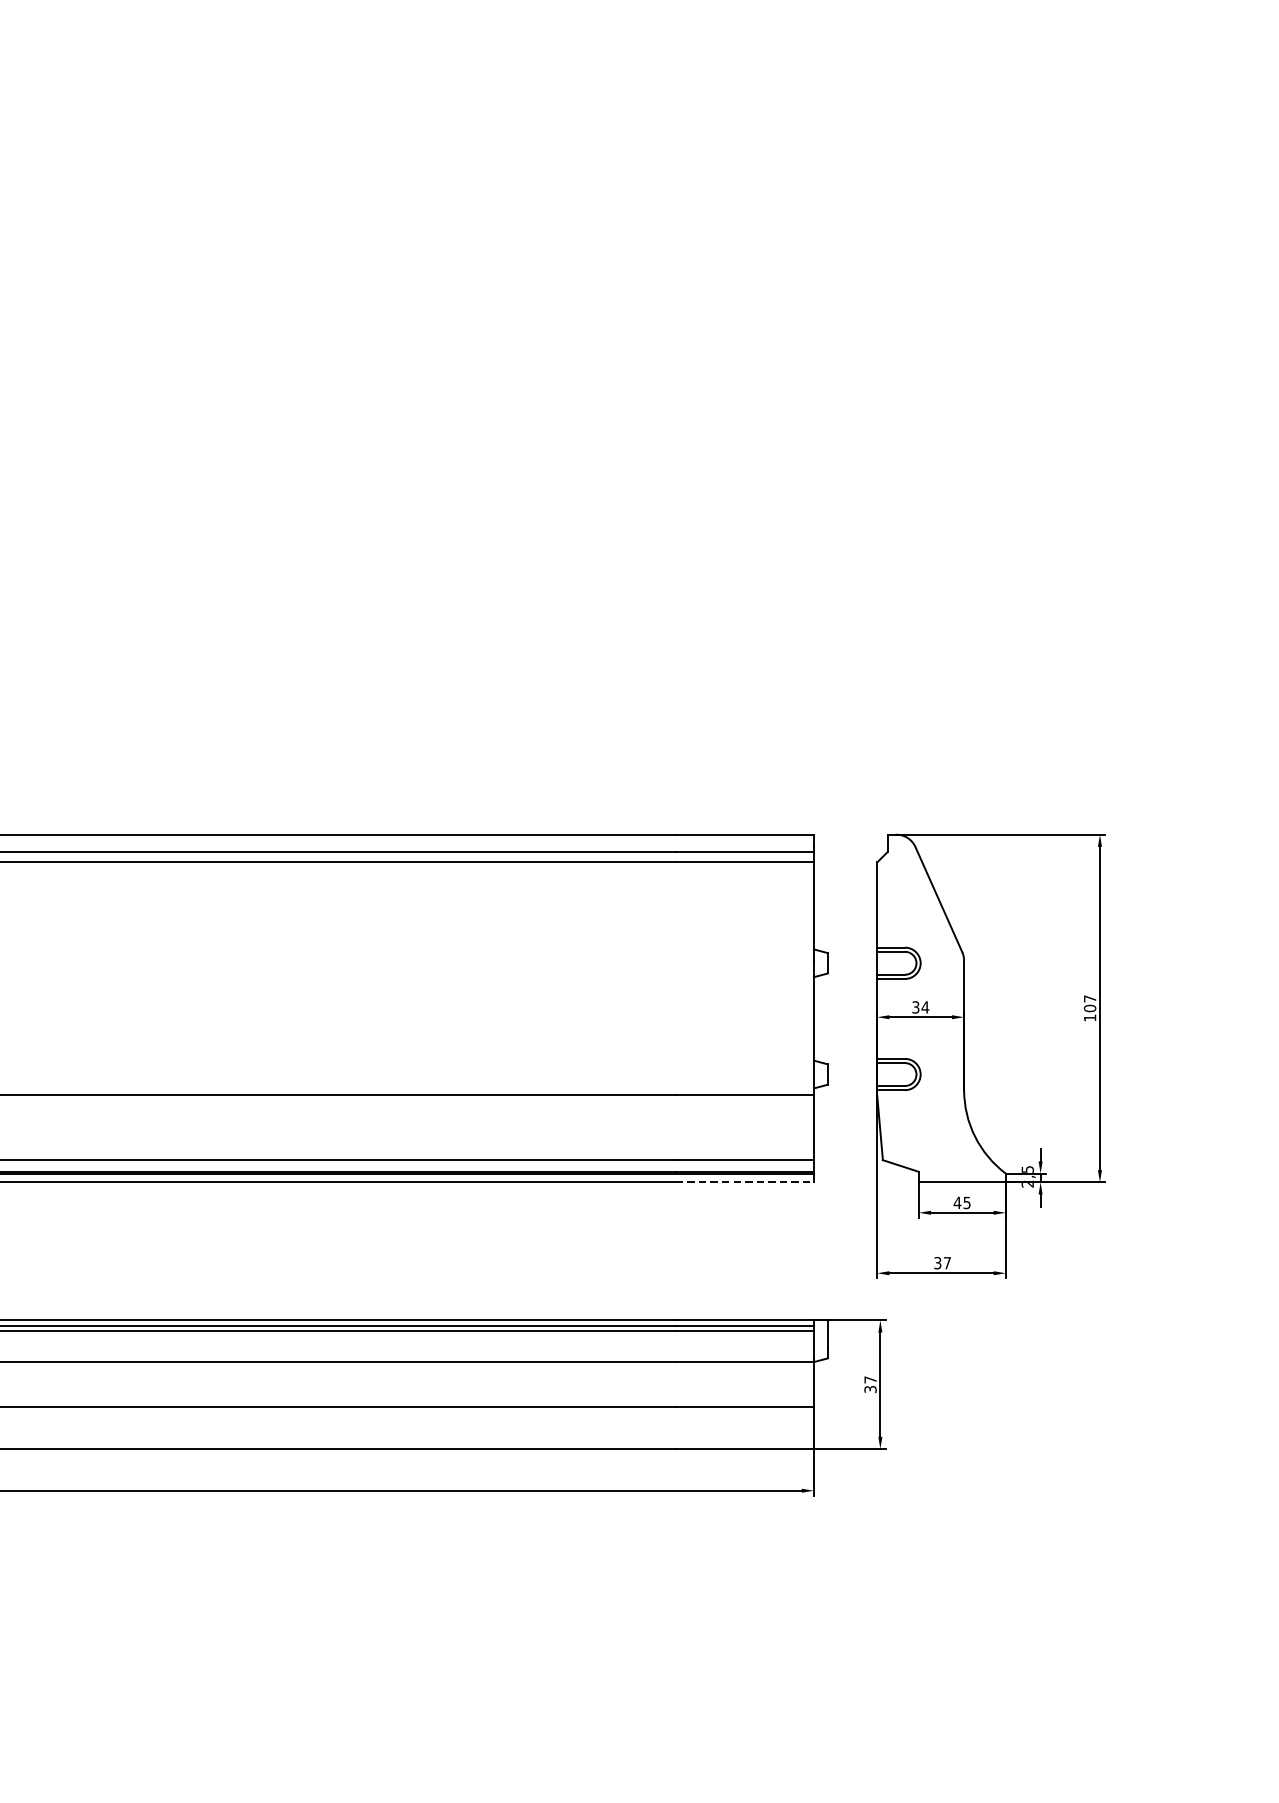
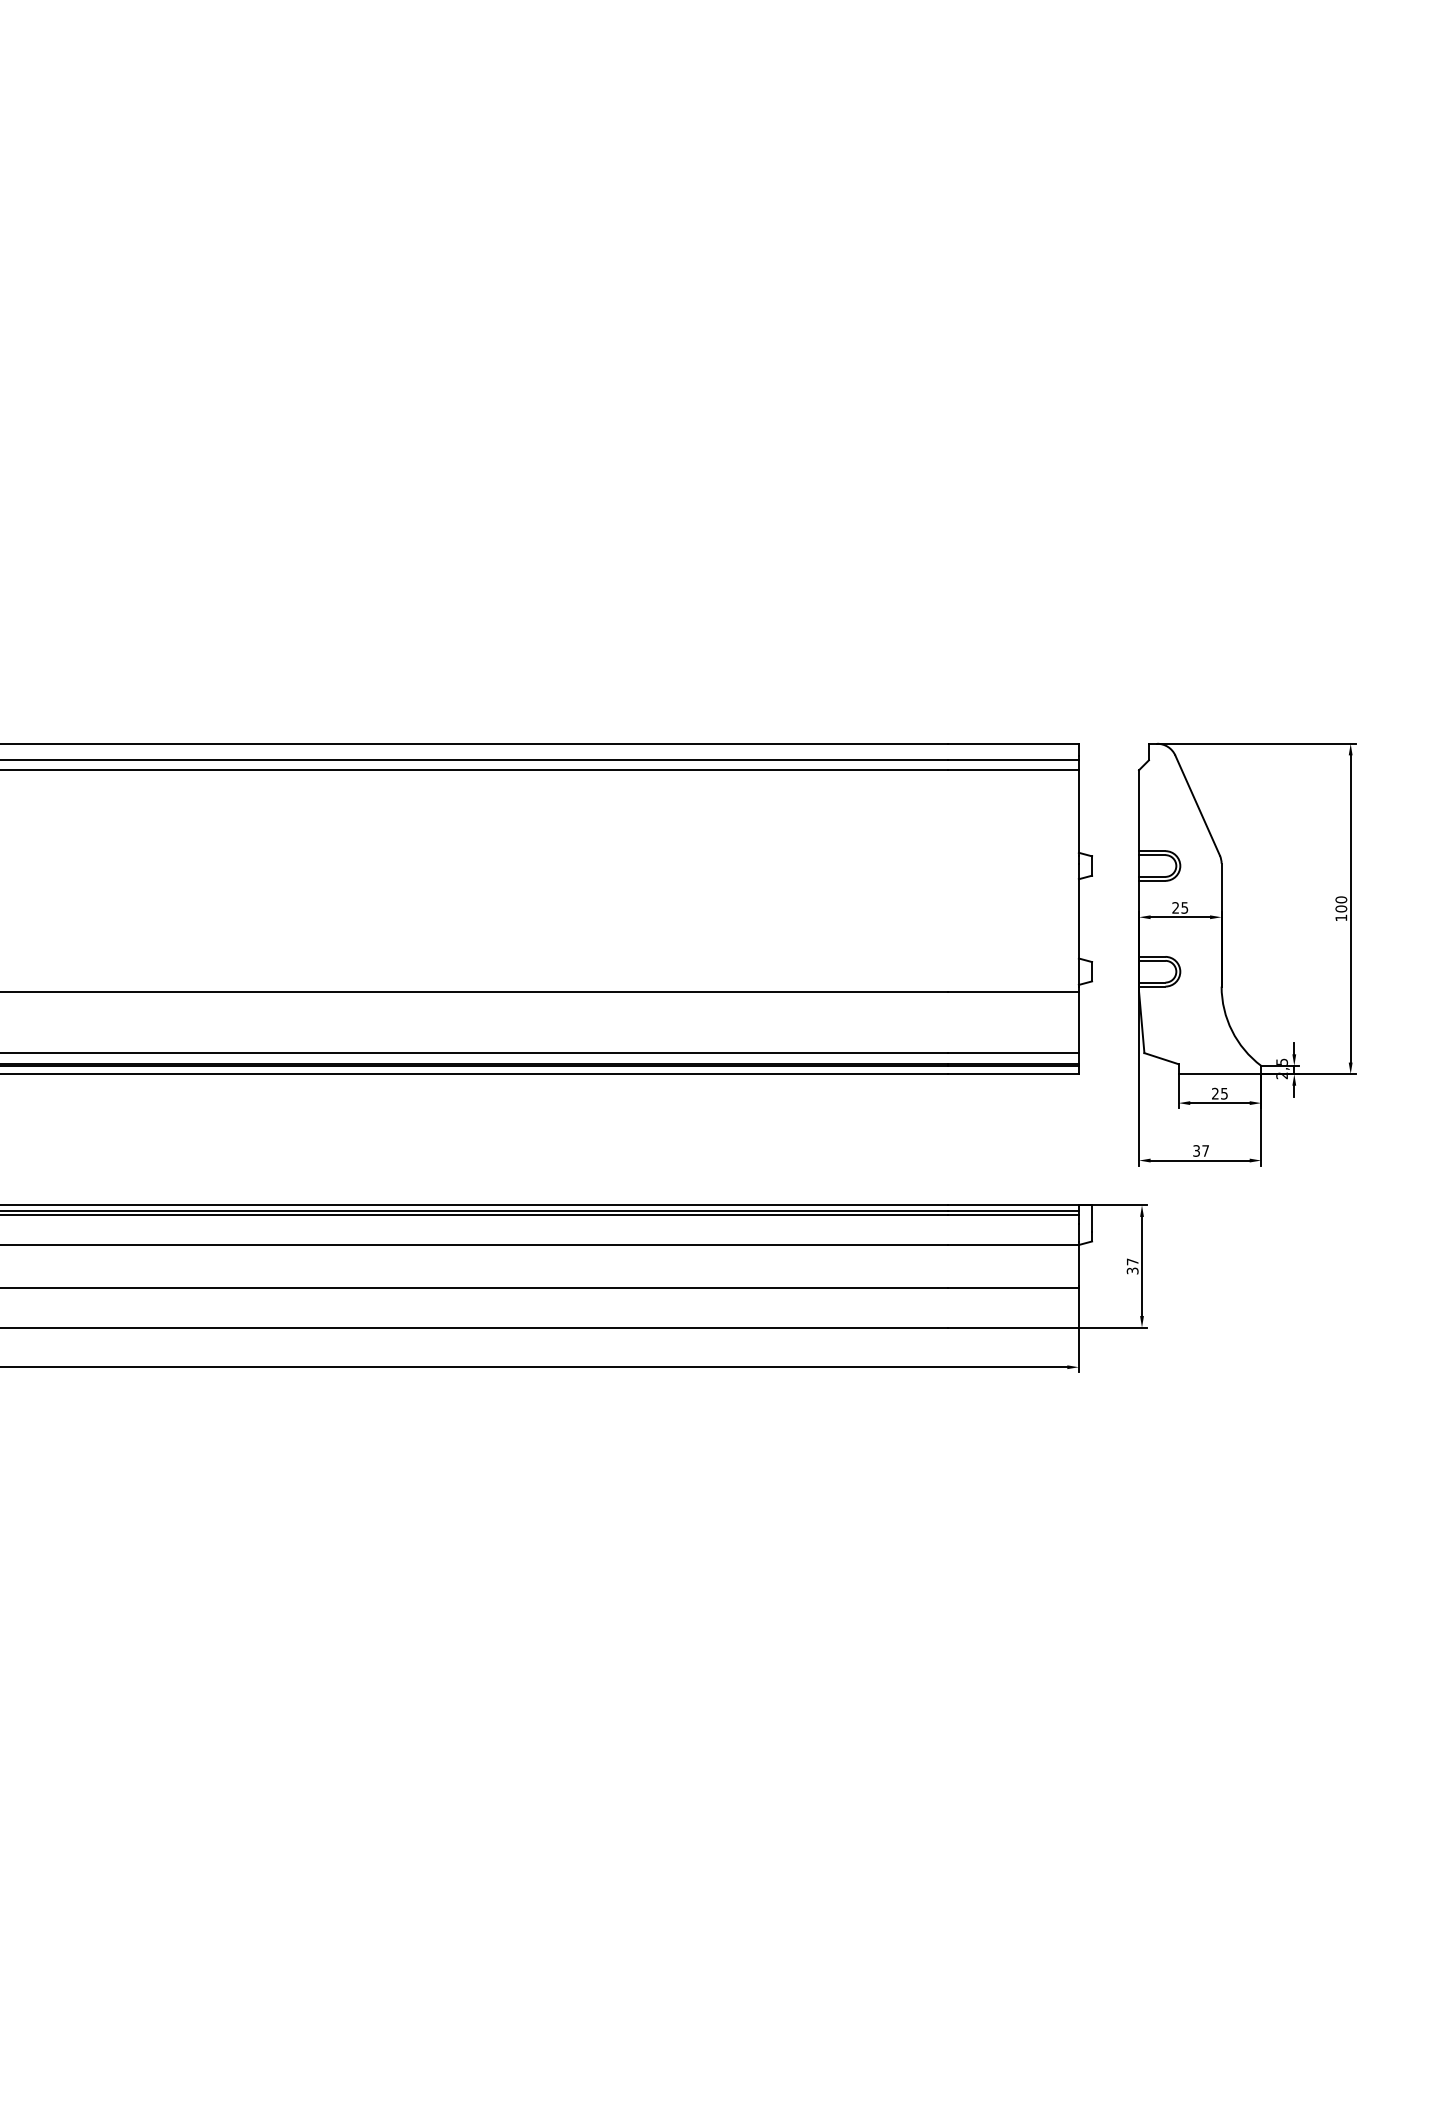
text: (1090, 998) -> (1341, 899), 107 -> 100
text: (920, 1006) -> (1180, 907), 34 -> 25
line: (745, 1182) -> (1013, 1074), dashed -> solid
text: (957, 1202) -> (1215, 1093), 45 -> 25

